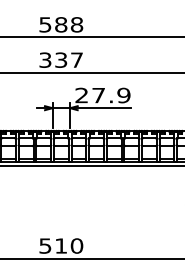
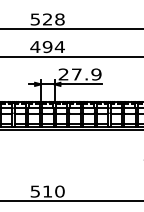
text: (61, 24) -> (47, 19), 588 -> 528
text: (61, 60) -> (47, 47), 337 -> 494

